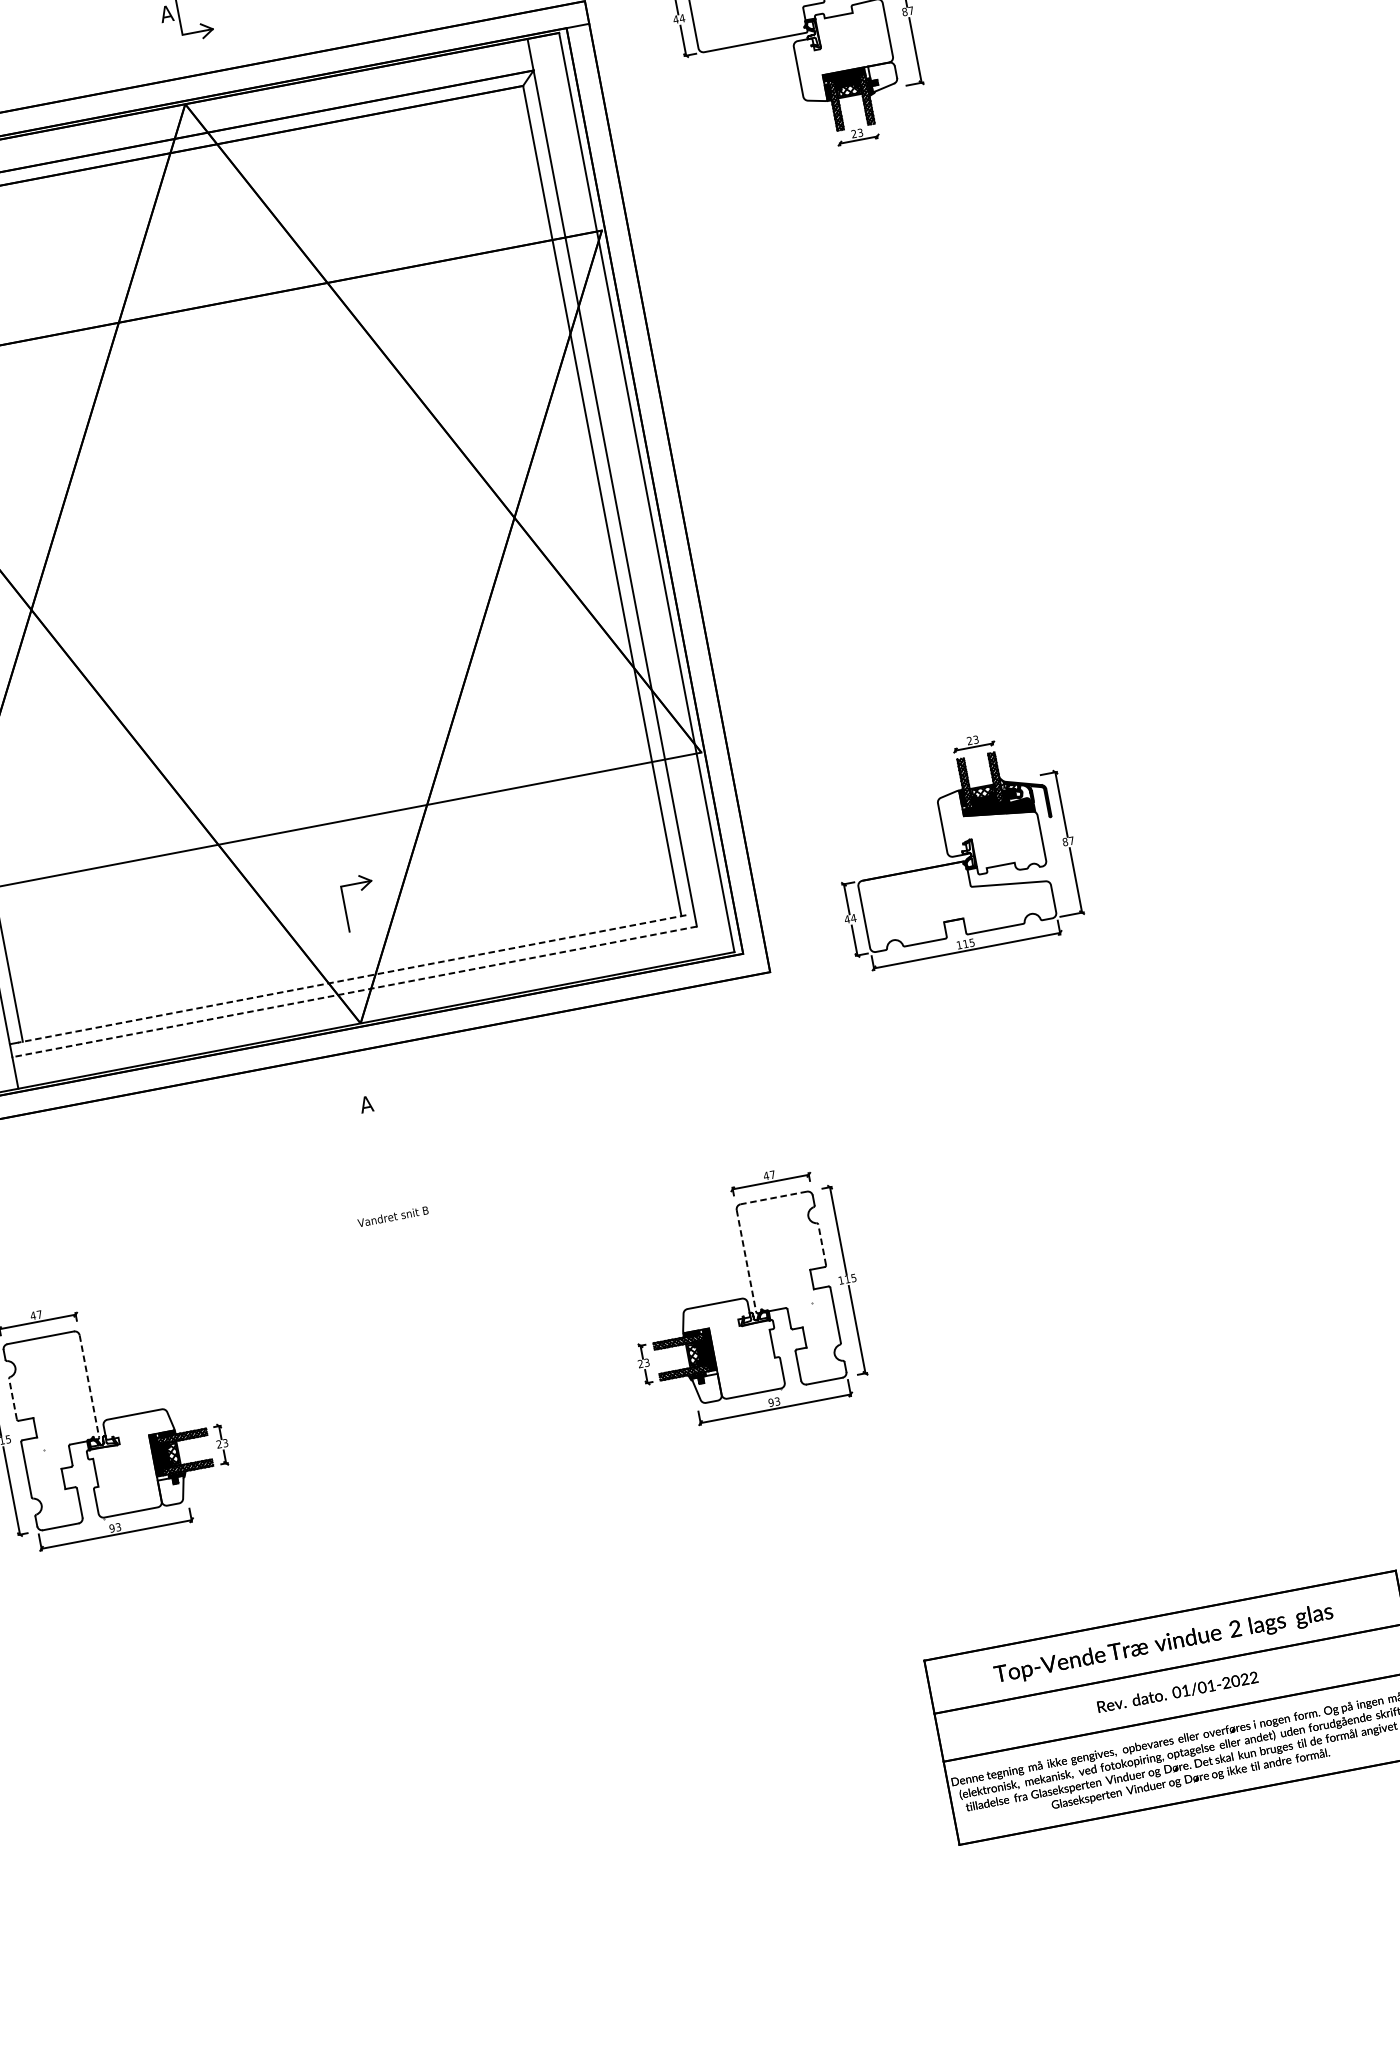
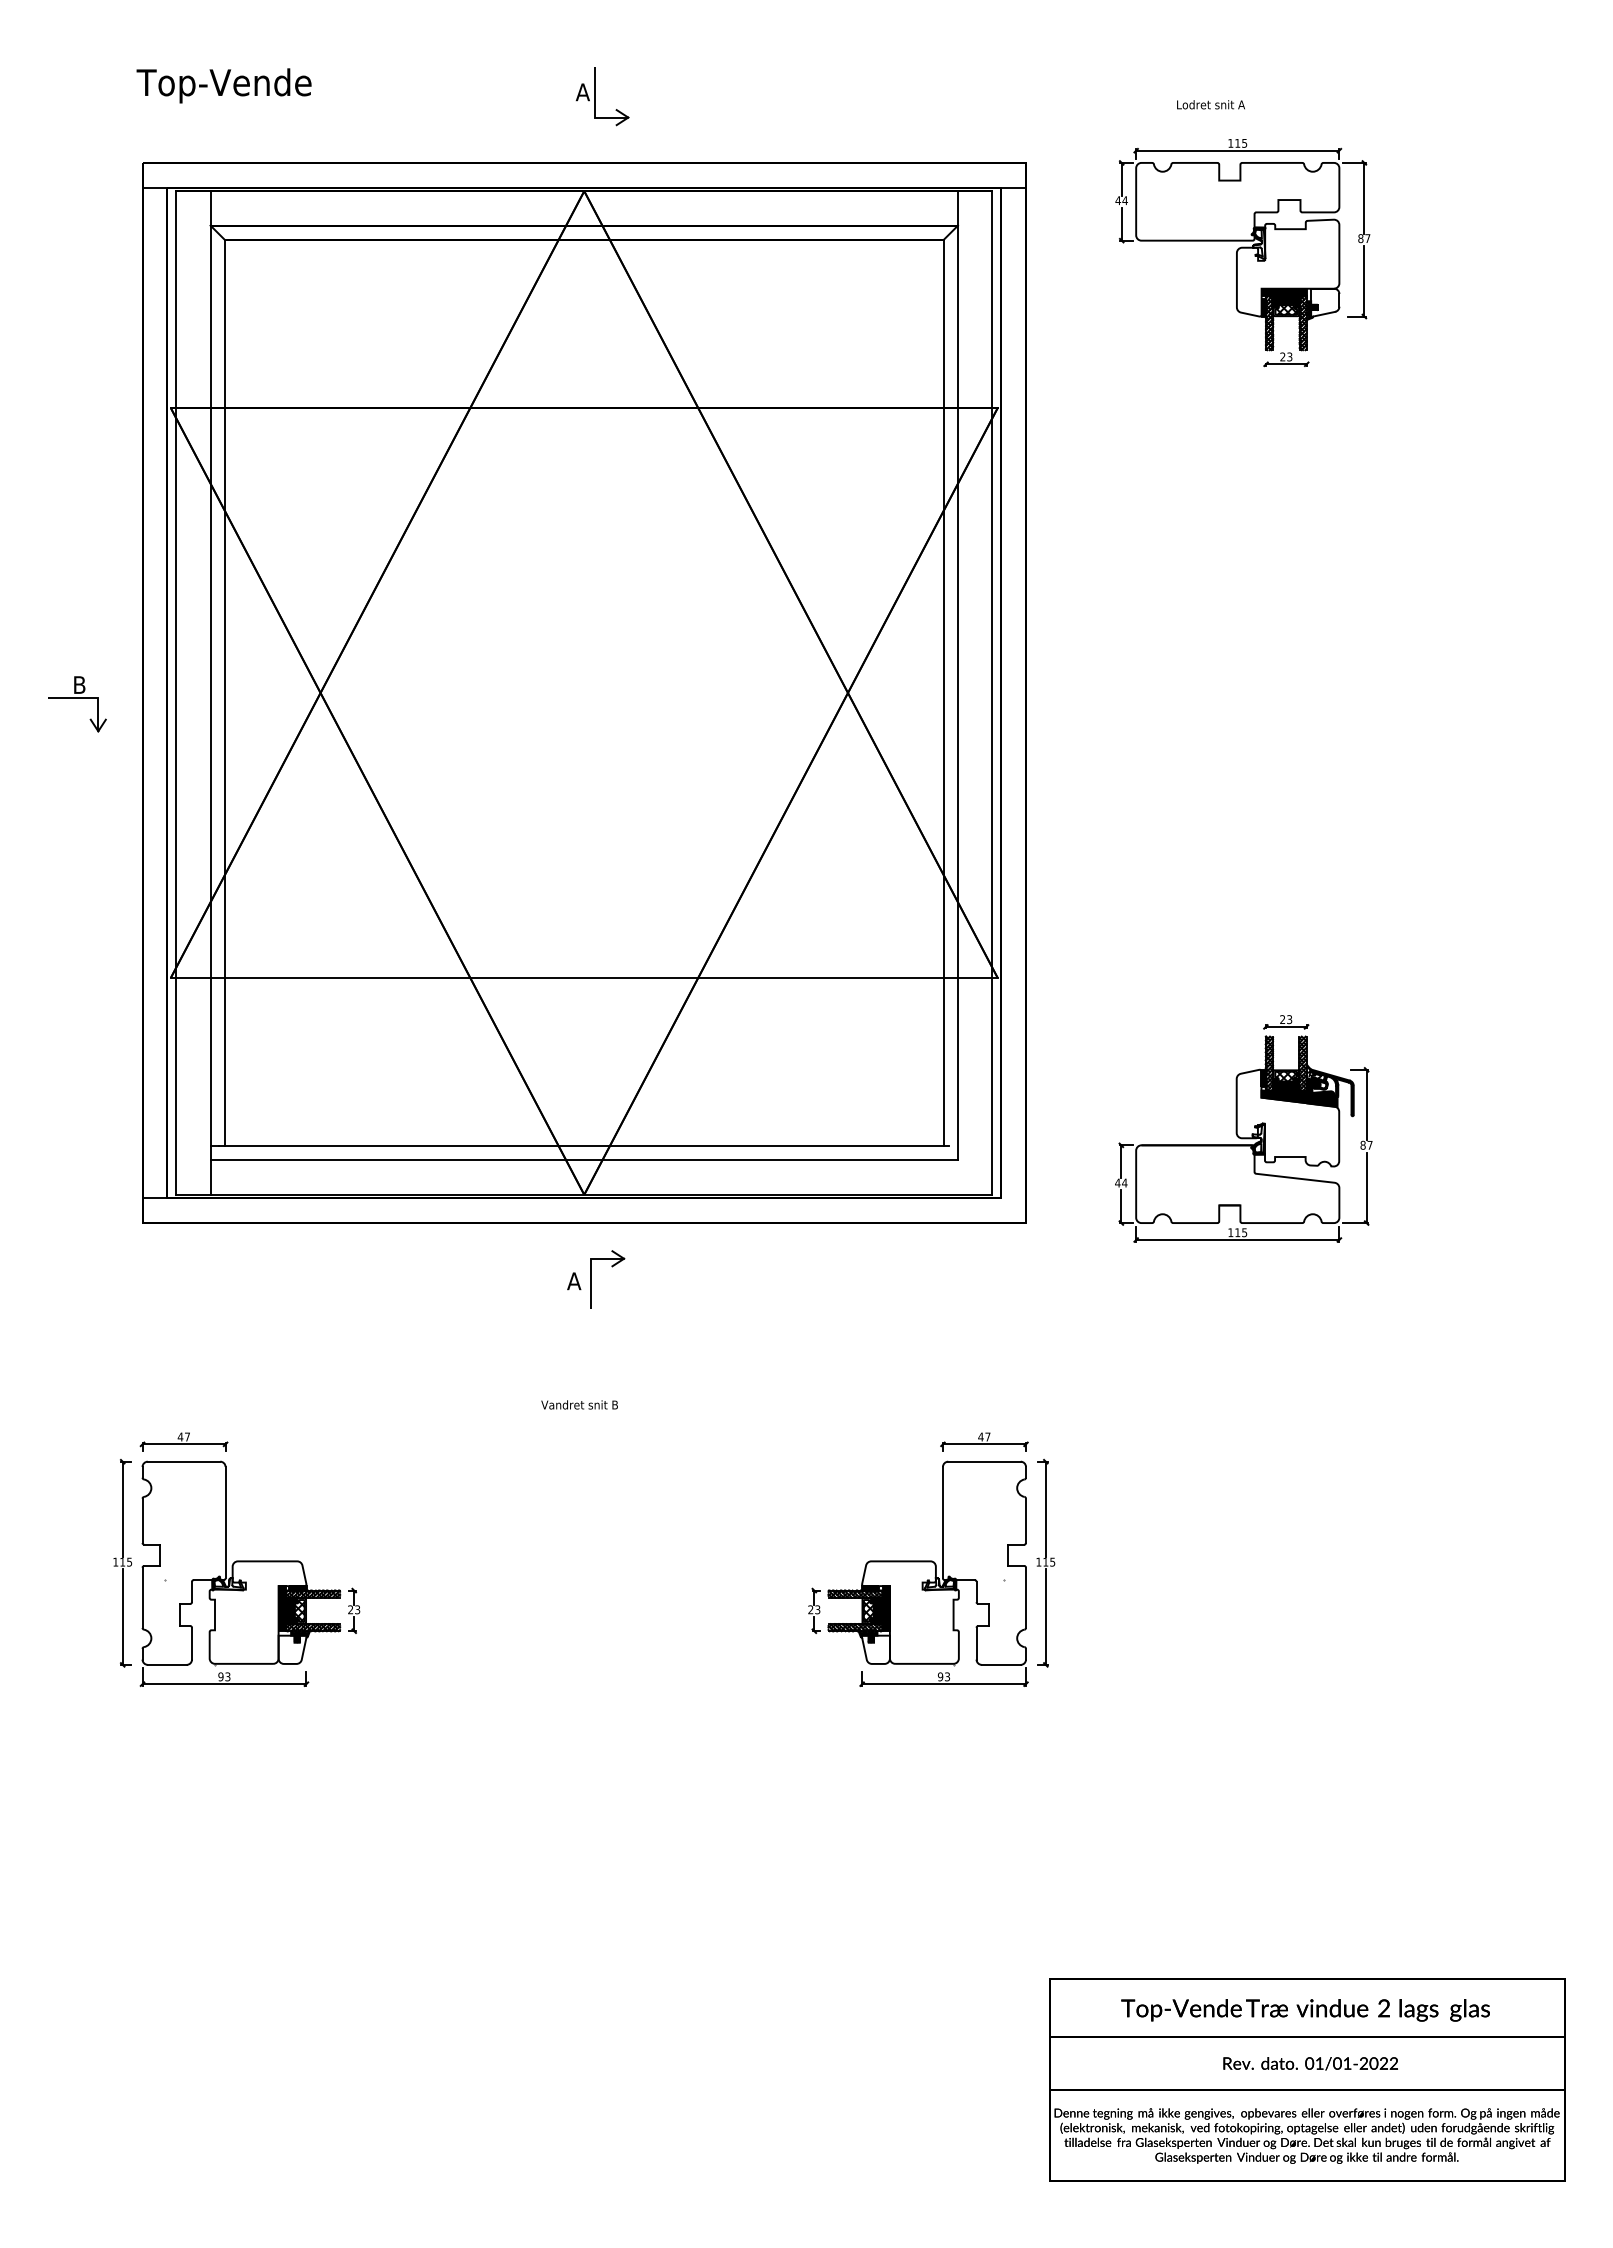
part: (362, 890) -> (612, 1267), moved
line: (352, 979) -> (584, 1146), dashed -> solid
line: (354, 991) -> (584, 1160), dashed -> solid
line: (772, 1197) -> (983, 1461), dashed -> solid
line: (822, 1244) -> (1026, 1520), dashed -> solid
line: (746, 1260) -> (942, 1522), dashed -> solid
line: (89, 1386) -> (225, 1522), dashed -> solid
line: (12, 1398) -> (142, 1520), dashed -> solid

